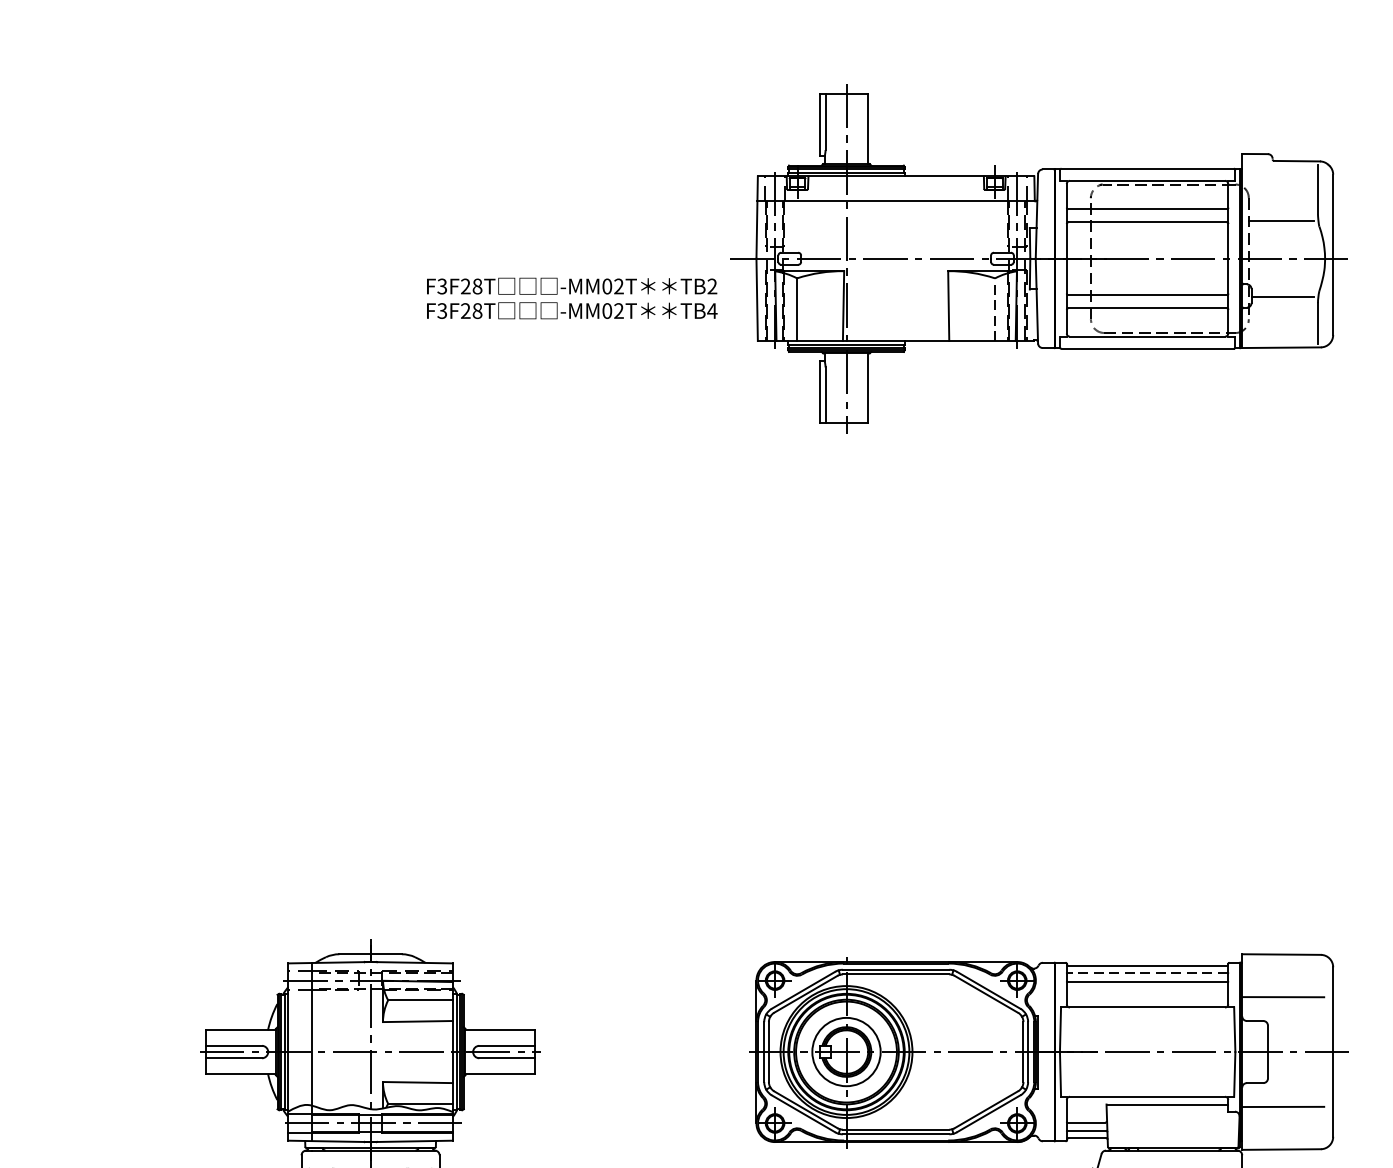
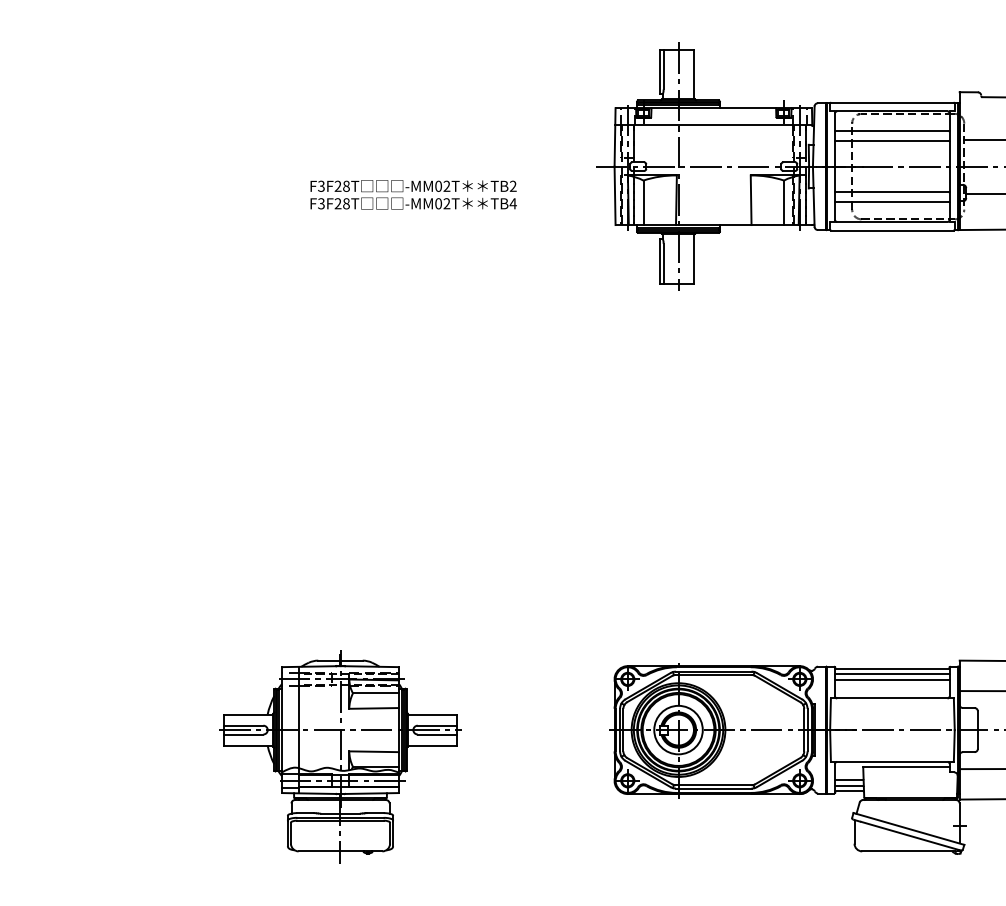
text: (571, 297) -> (413, 194), moved
line: (994, 309) -> (783, 202), dashed -> solid
line: (1147, 973) -> (892, 674), dashed -> solid

